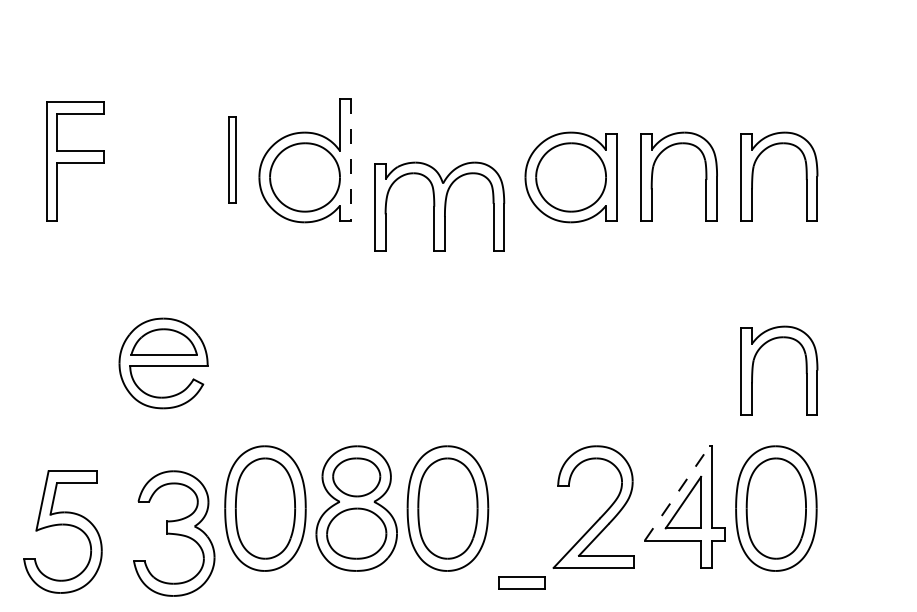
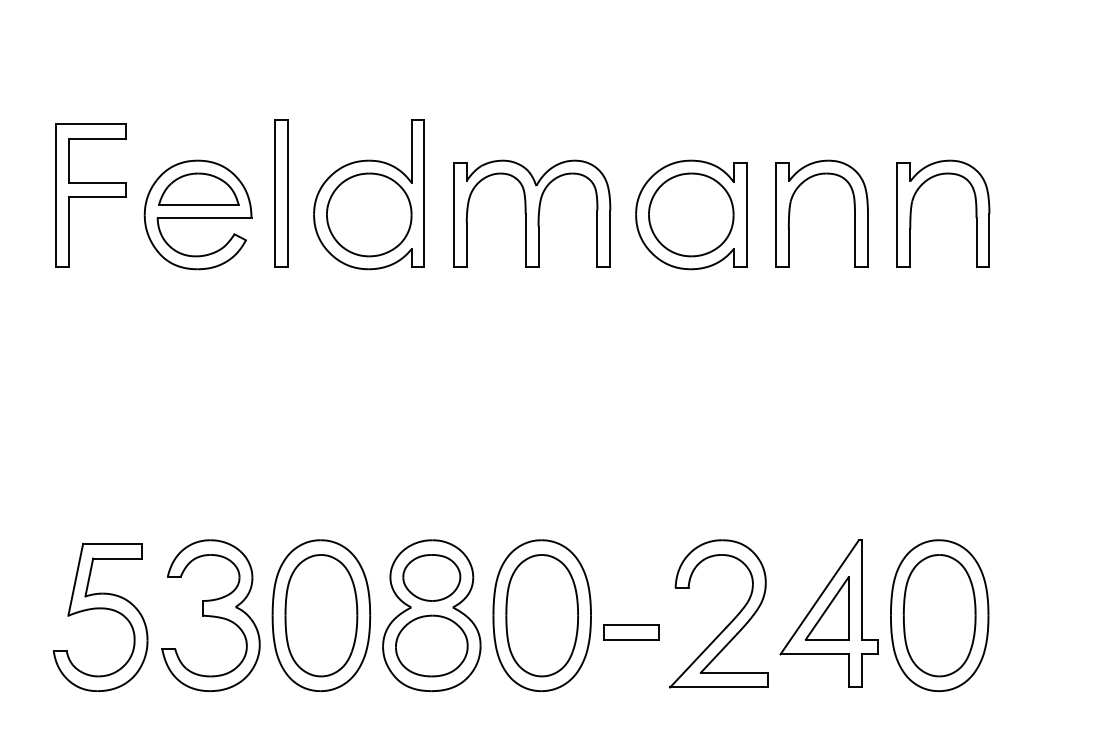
part: (232, 159) -> (281, 193), size x1.43
line: (350, 159) -> (424, 193), dashed -> solid
part: (439, 206) -> (532, 213), moved
part: (163, 363) -> (197, 214), moved
part: (753, 370) -> (912, 448), removed
line: (677, 493) -> (820, 597), dashed -> solid
part: (62, 531) -> (99, 616), moved
part: (174, 533) -> (211, 615), moved
part: (521, 582) -> (631, 631), moved

